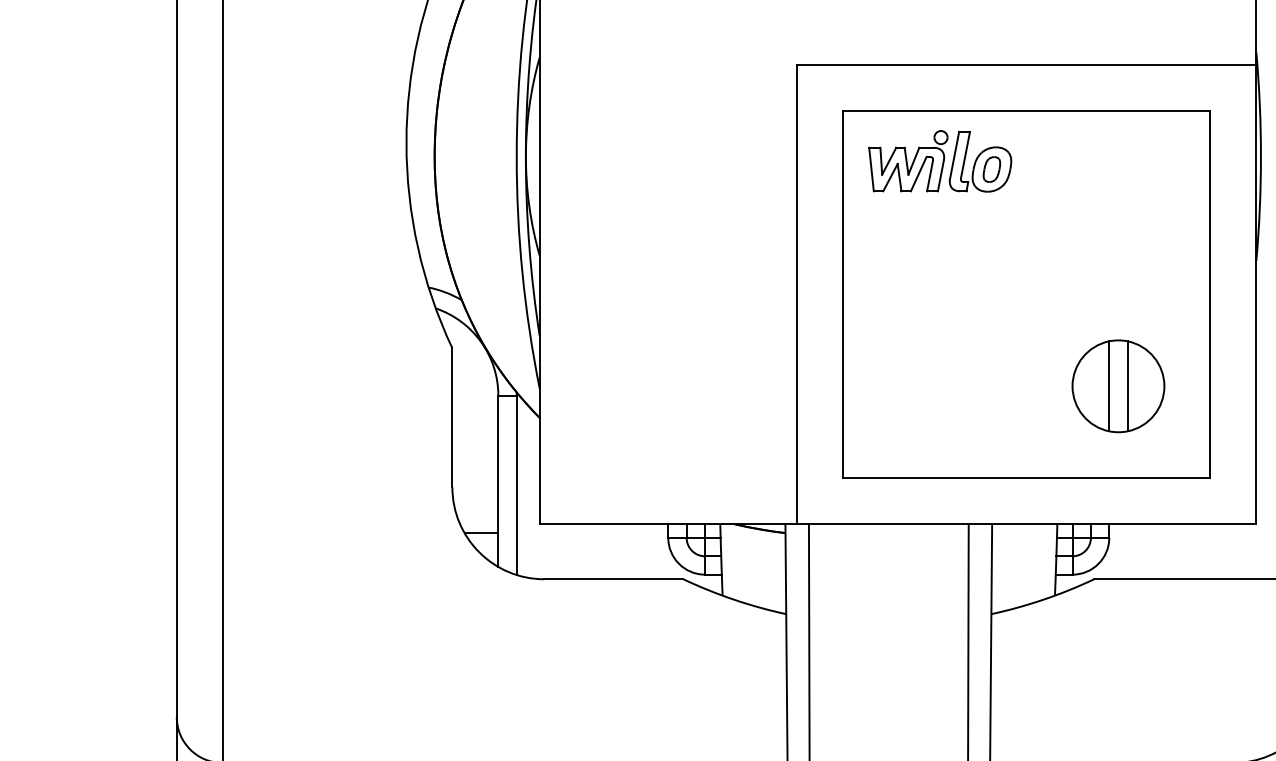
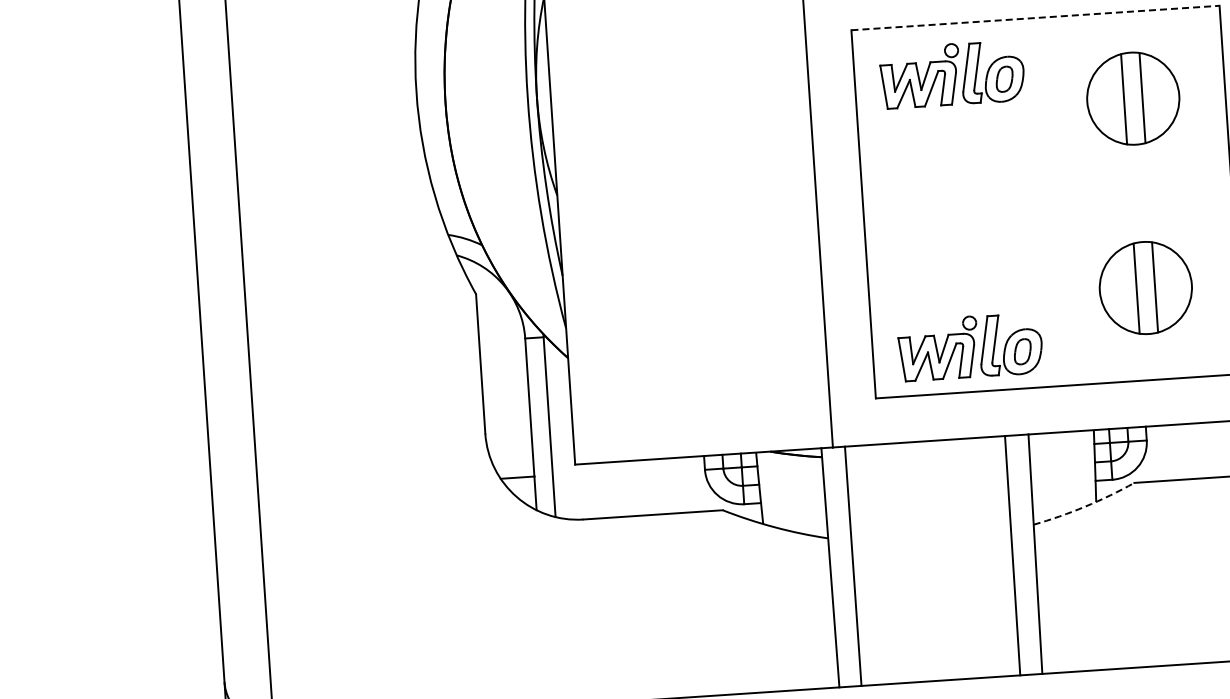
line: (1026, 110) -> (1035, 17), solid -> dashed
part: (1118, 197) -> (1133, 98), added
part: (940, 433) -> (970, 347), added
arc: (1043, 599) -> (1084, 506), solid -> dashed

